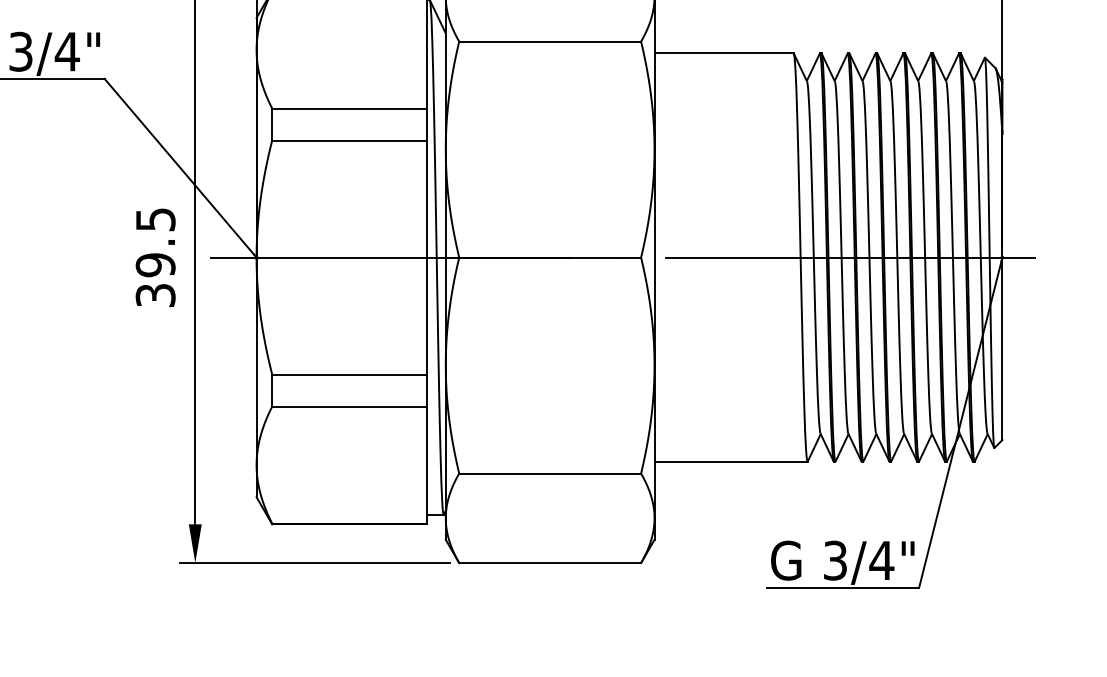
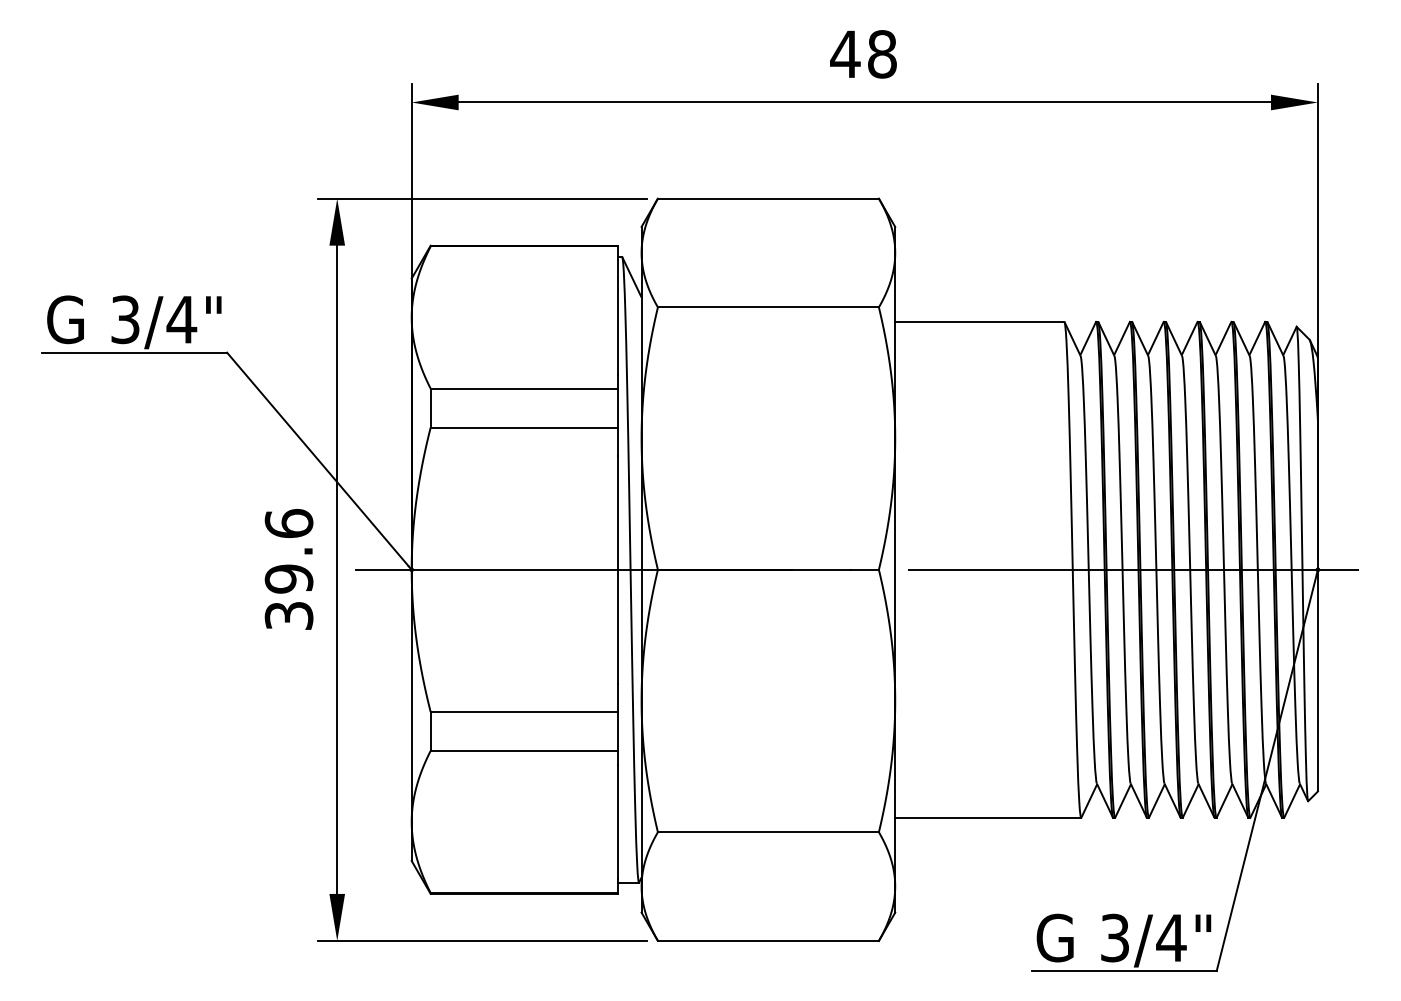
text: (155, 219) -> (288, 523), 39.5 -> 39.6

